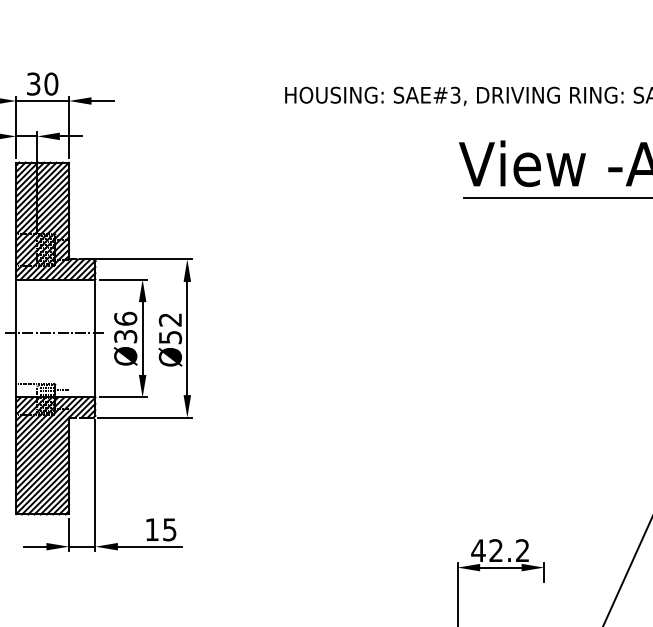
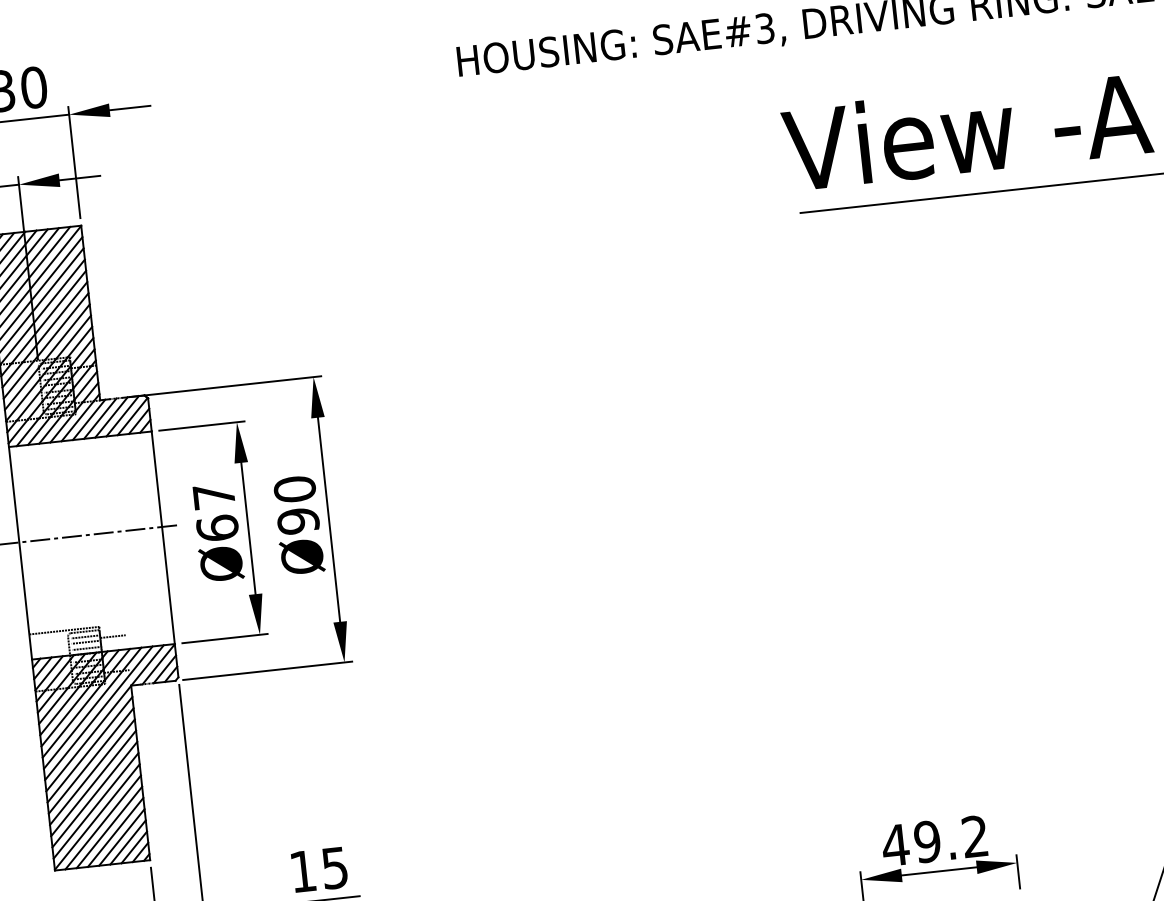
text: (125, 327) -> (215, 511), Ø36 -> Ø67
text: (170, 328) -> (296, 504), Ø52 -> Ø90
text: (496, 550) -> (928, 841), 42.2 -> 49.2

